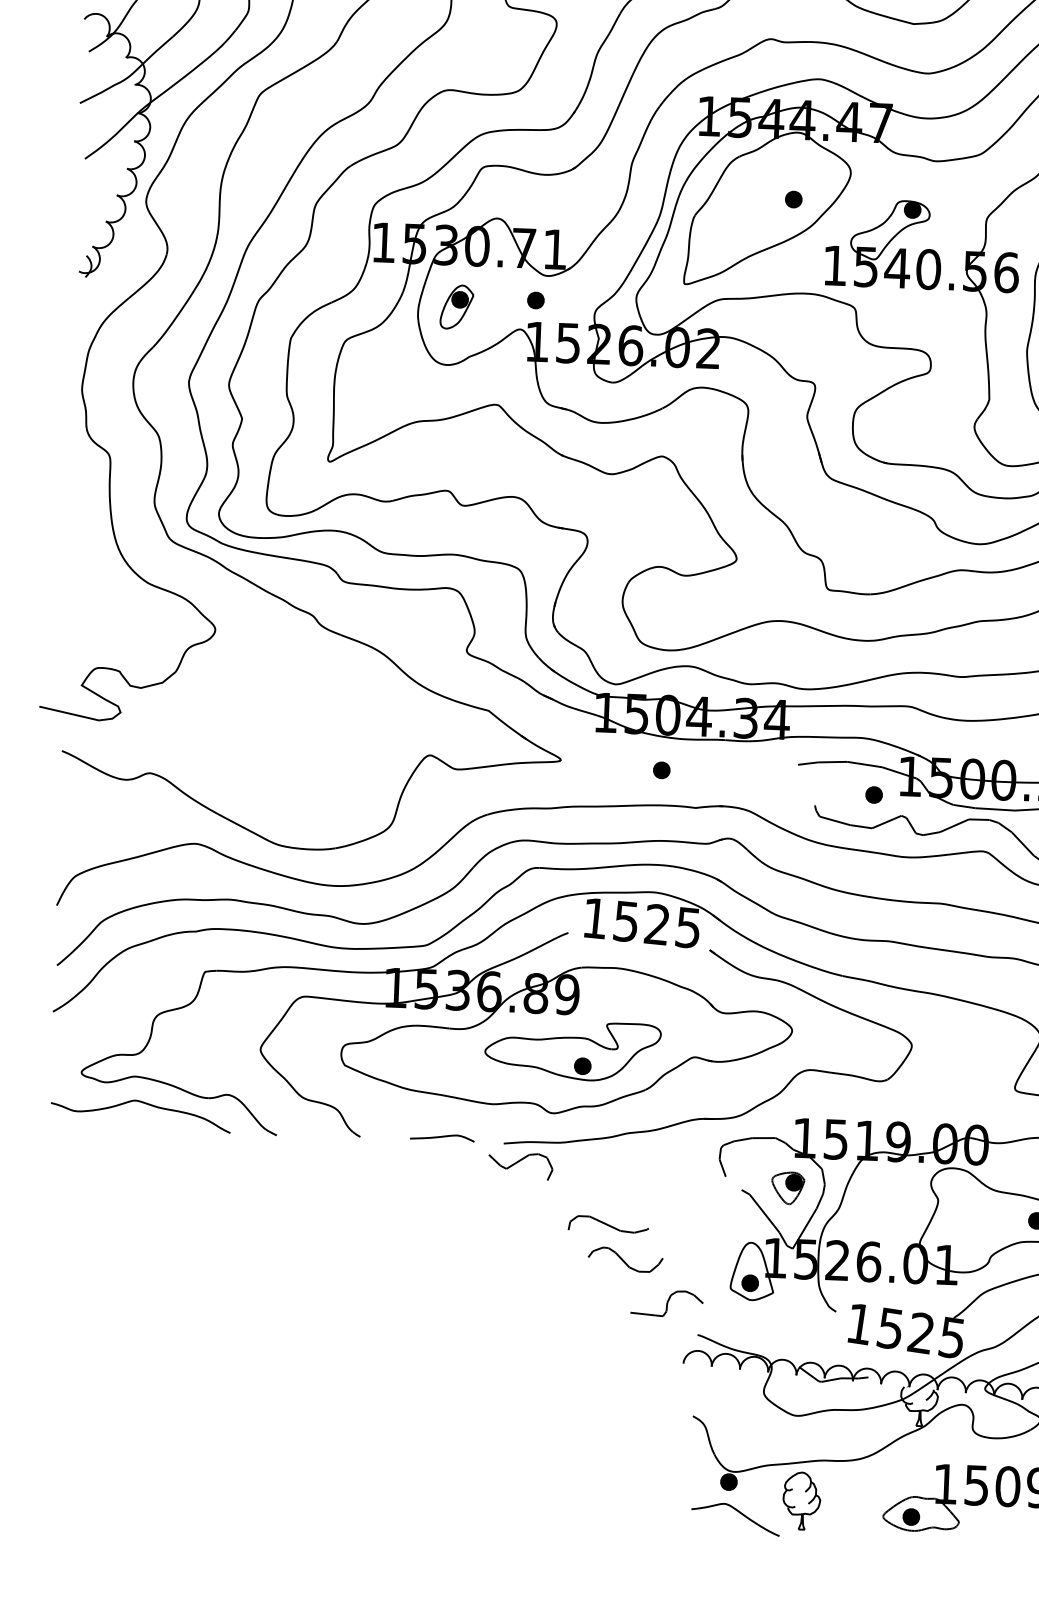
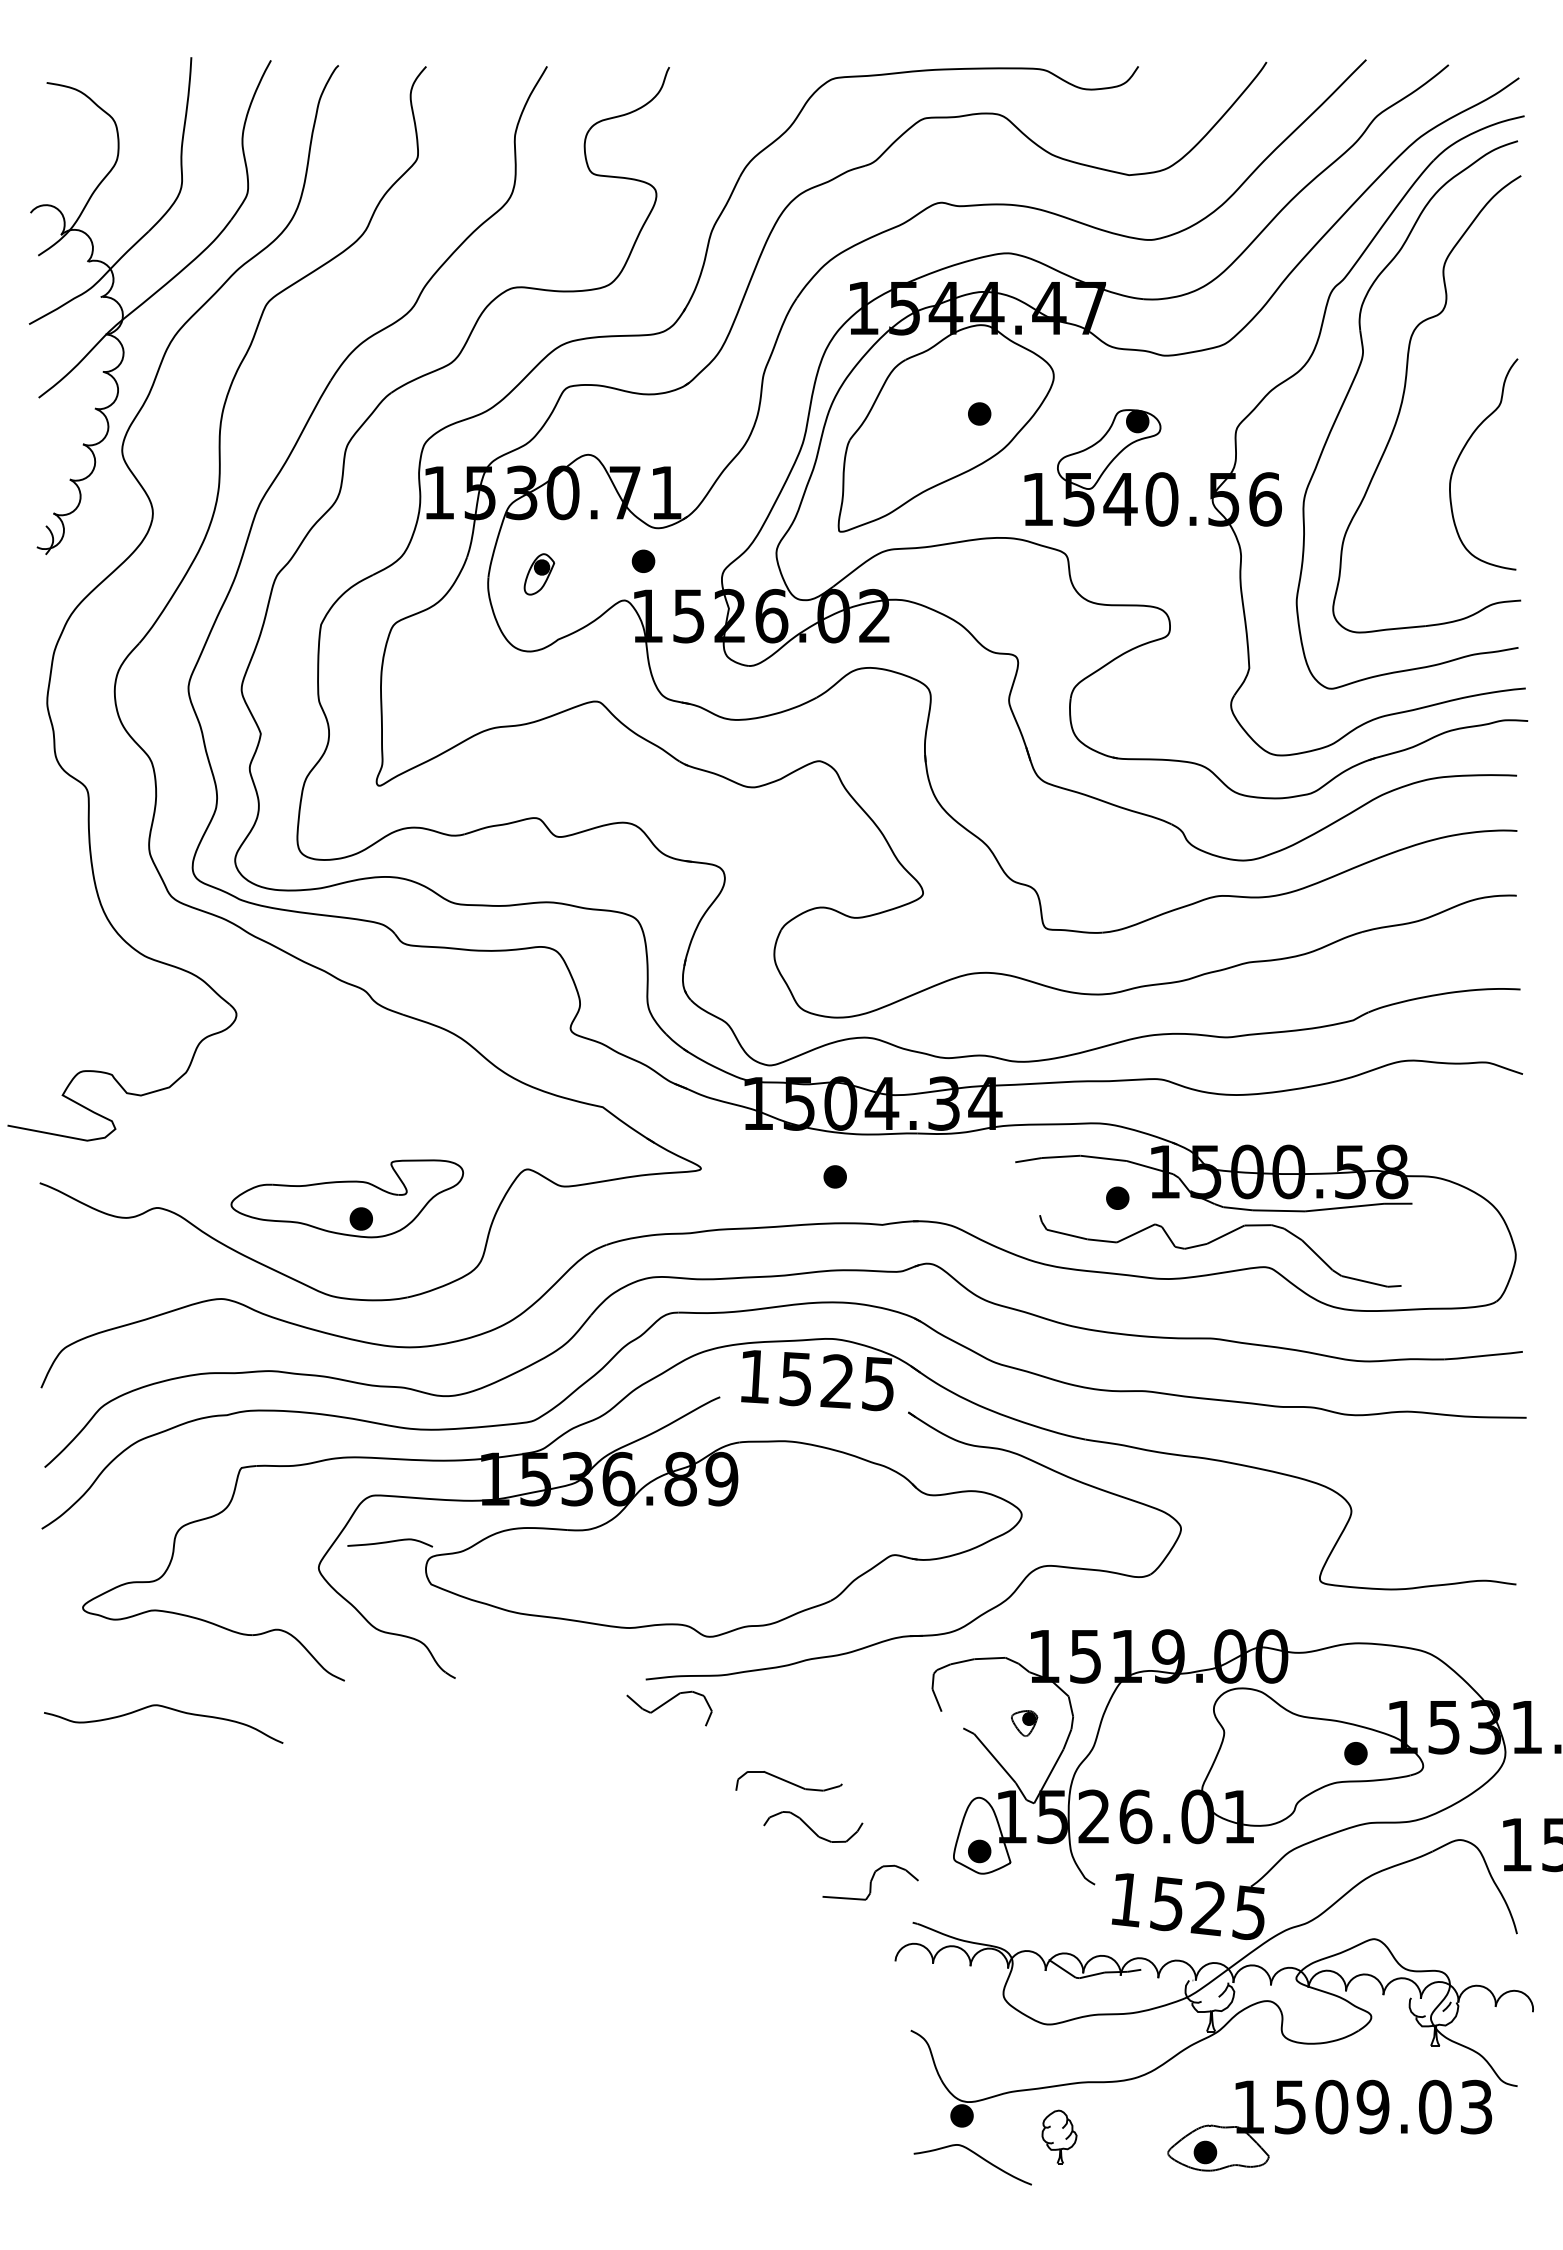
part: (457, 307) -> (539, 574), size x0.7
part: (572, 1050) -> (347, 1198), moved
curve: (142, 1103) -> (165, 1708), moved
curve: (442, 1137) -> (390, 1542), moved
part: (787, 1188) -> (1024, 1723), size x0.6
part: (801, 1500) -> (1059, 2136), size x0.7

